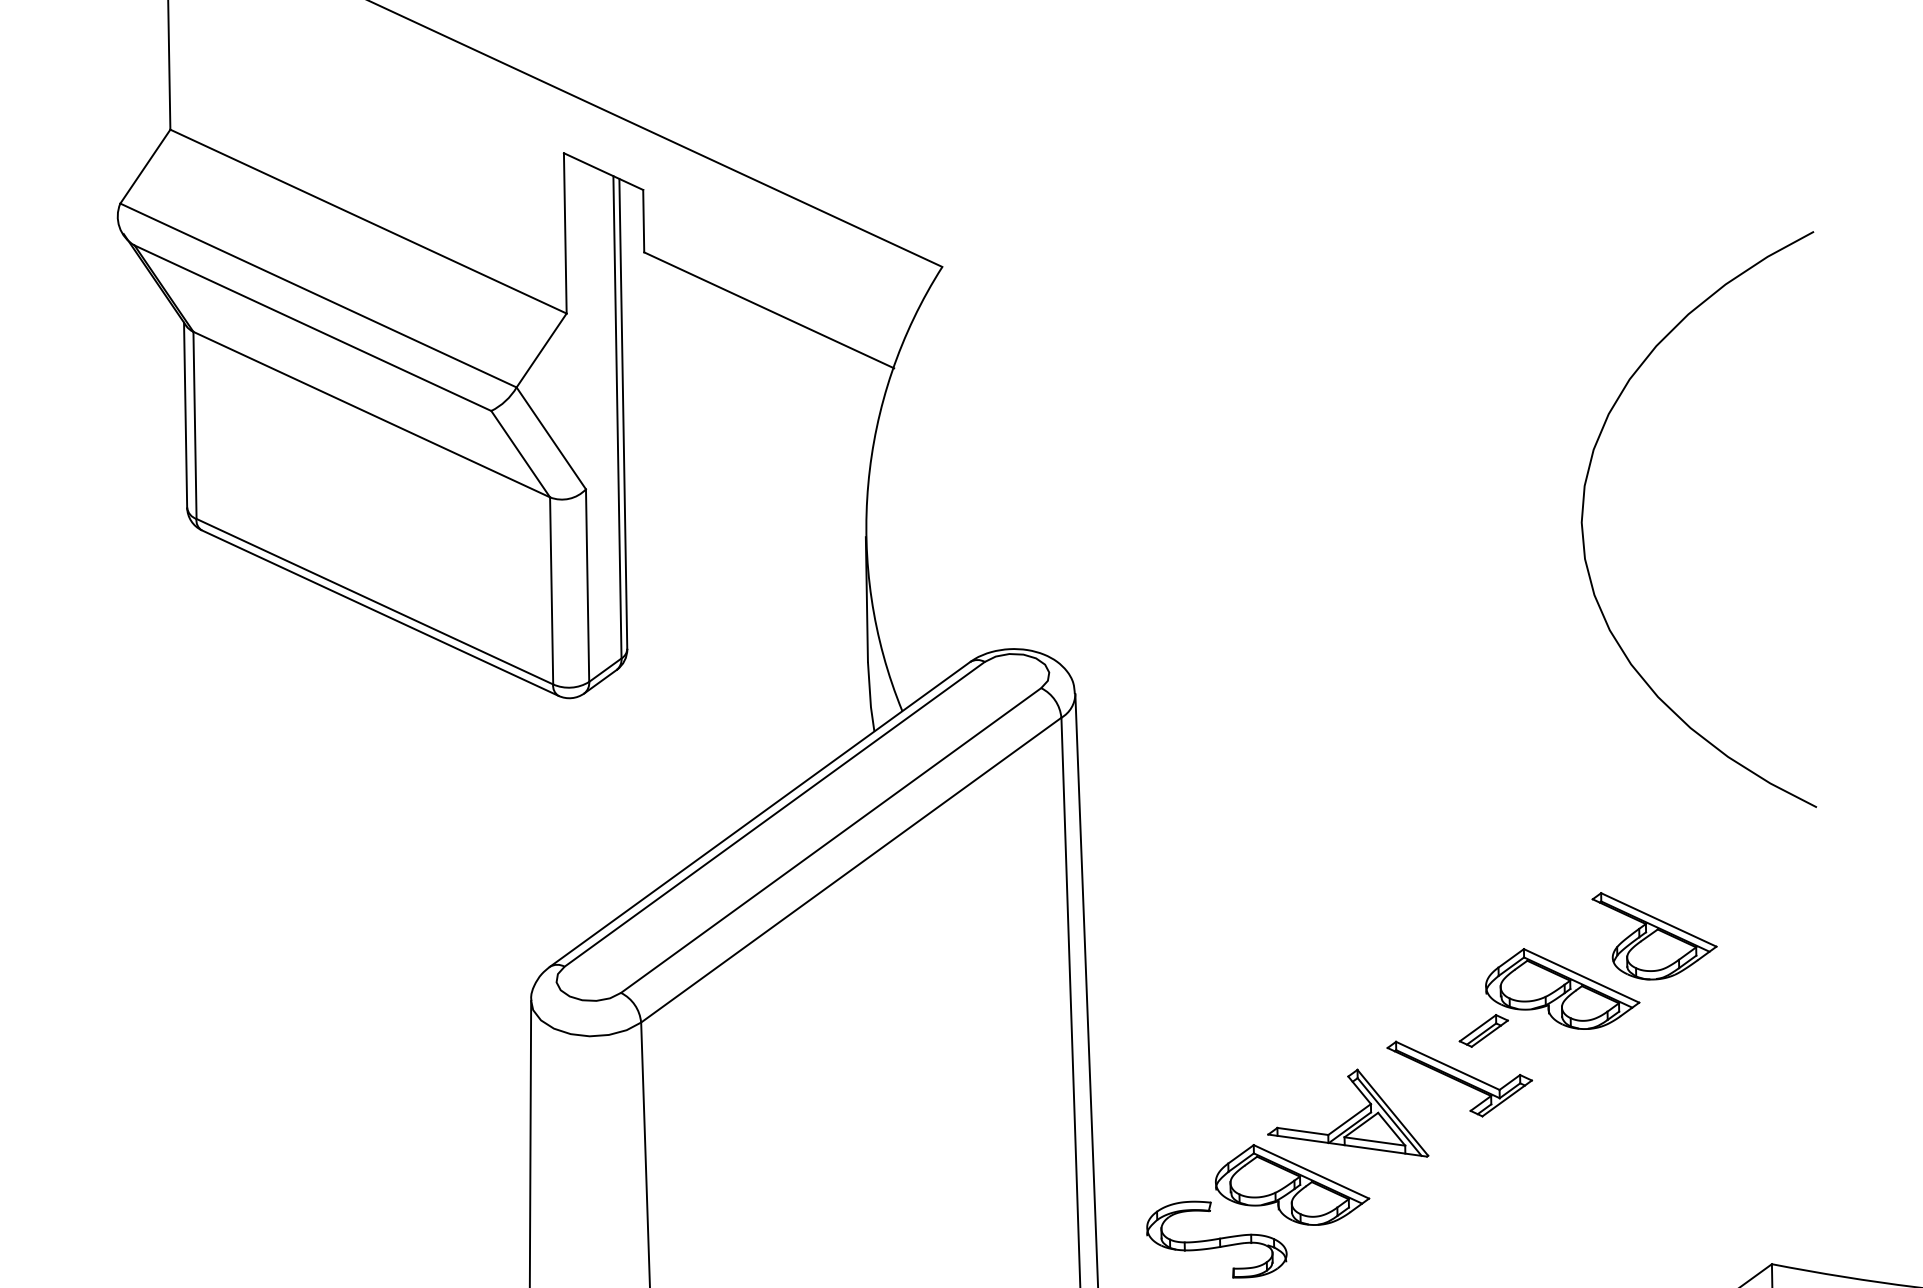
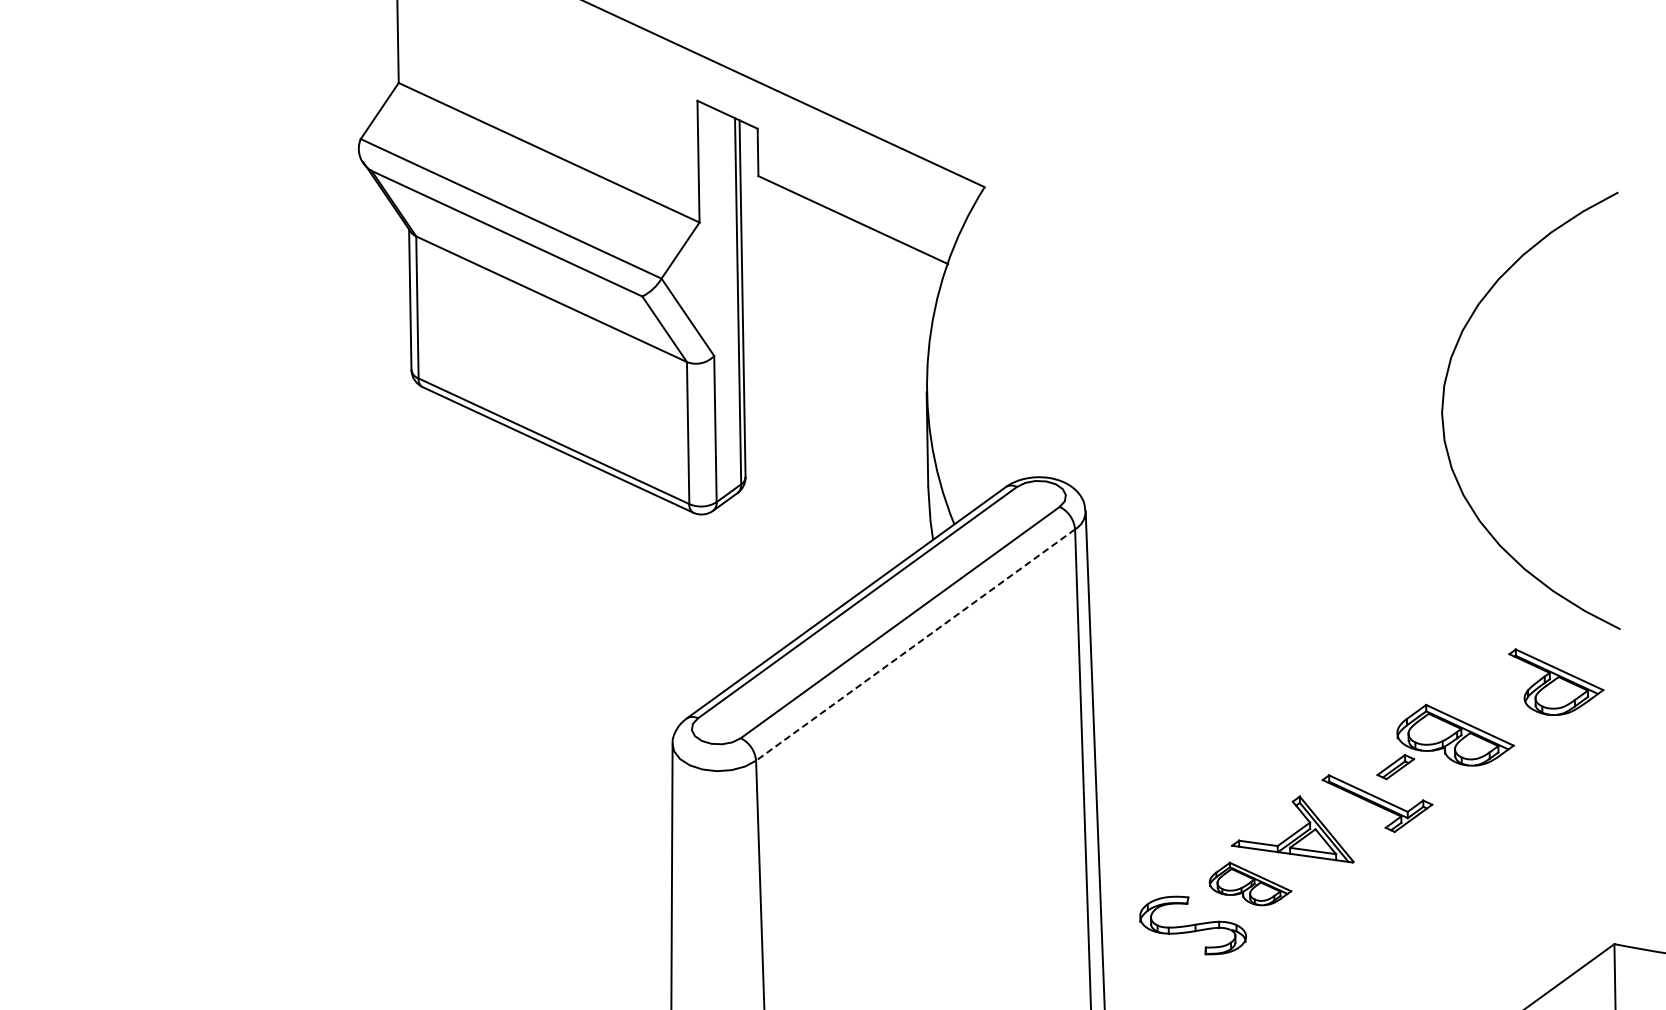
curve: (1584, 504) -> (1444, 399), moved
line: (851, 870) -> (915, 645), solid -> dashed
part: (1654, 935) -> (1556, 681), moved
part: (1292, 1184) -> (1250, 883), size x0.7

